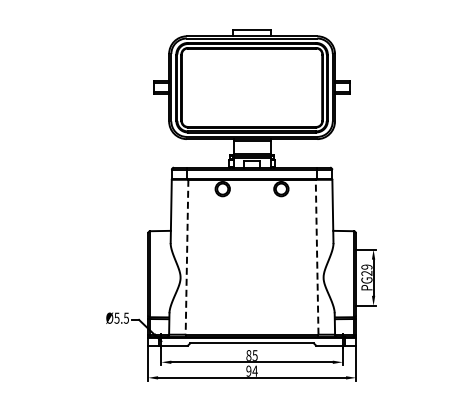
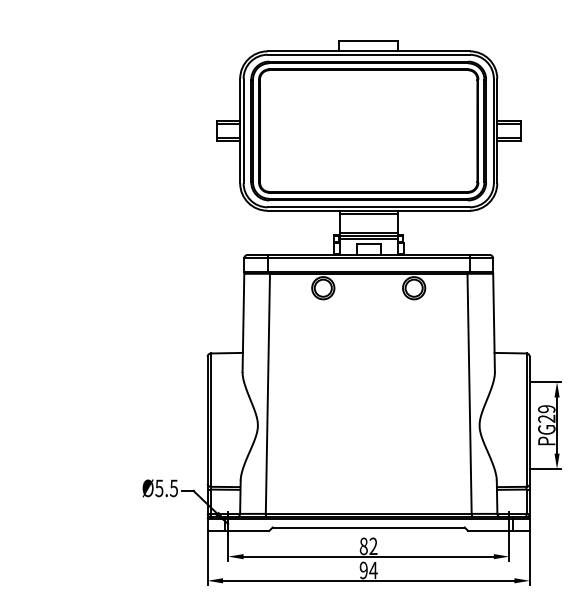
line: (317, 256) -> (470, 392), dashed -> solid
line: (187, 257) -> (268, 394), dashed -> solid
text: (254, 355) -> (372, 546), 85 -> 82

